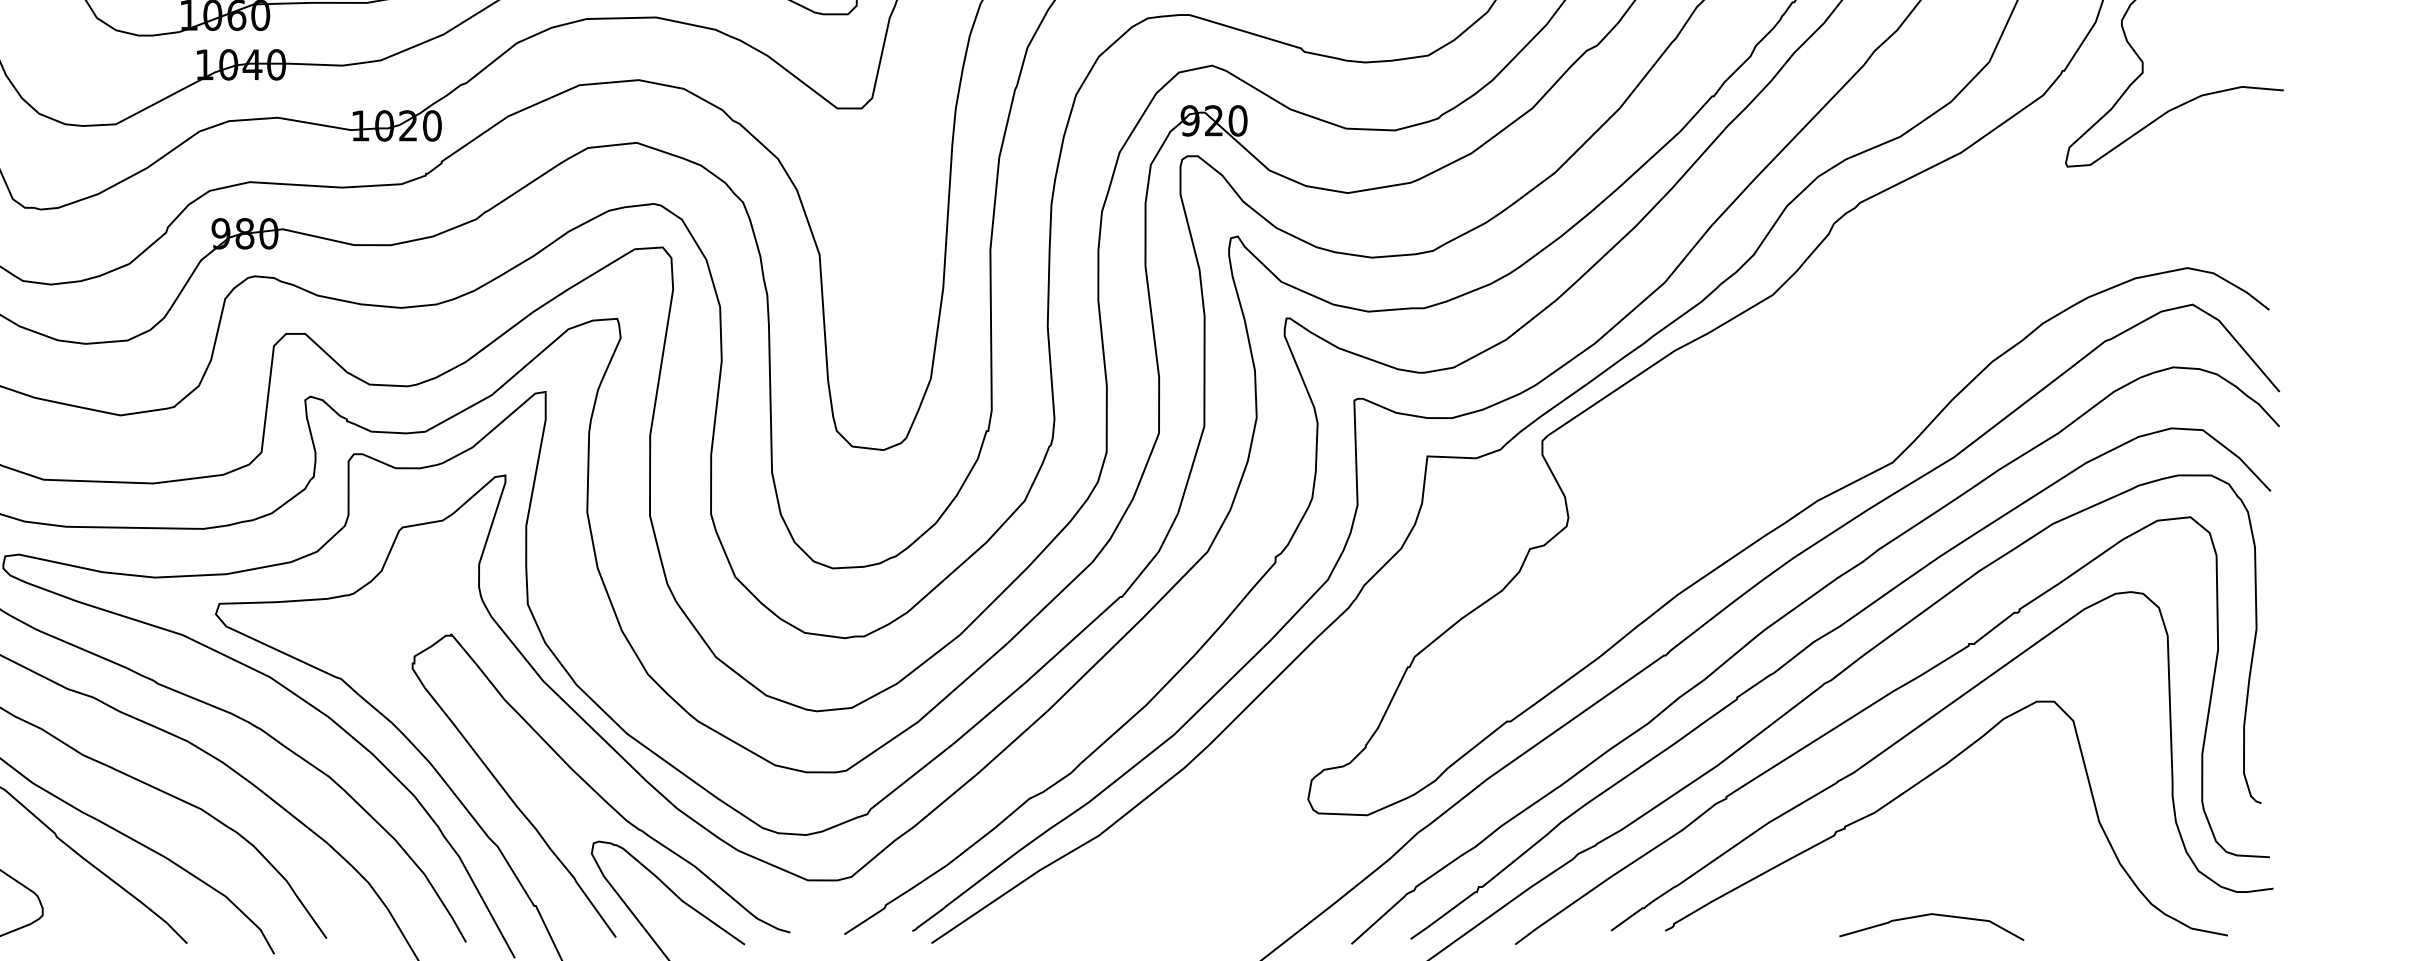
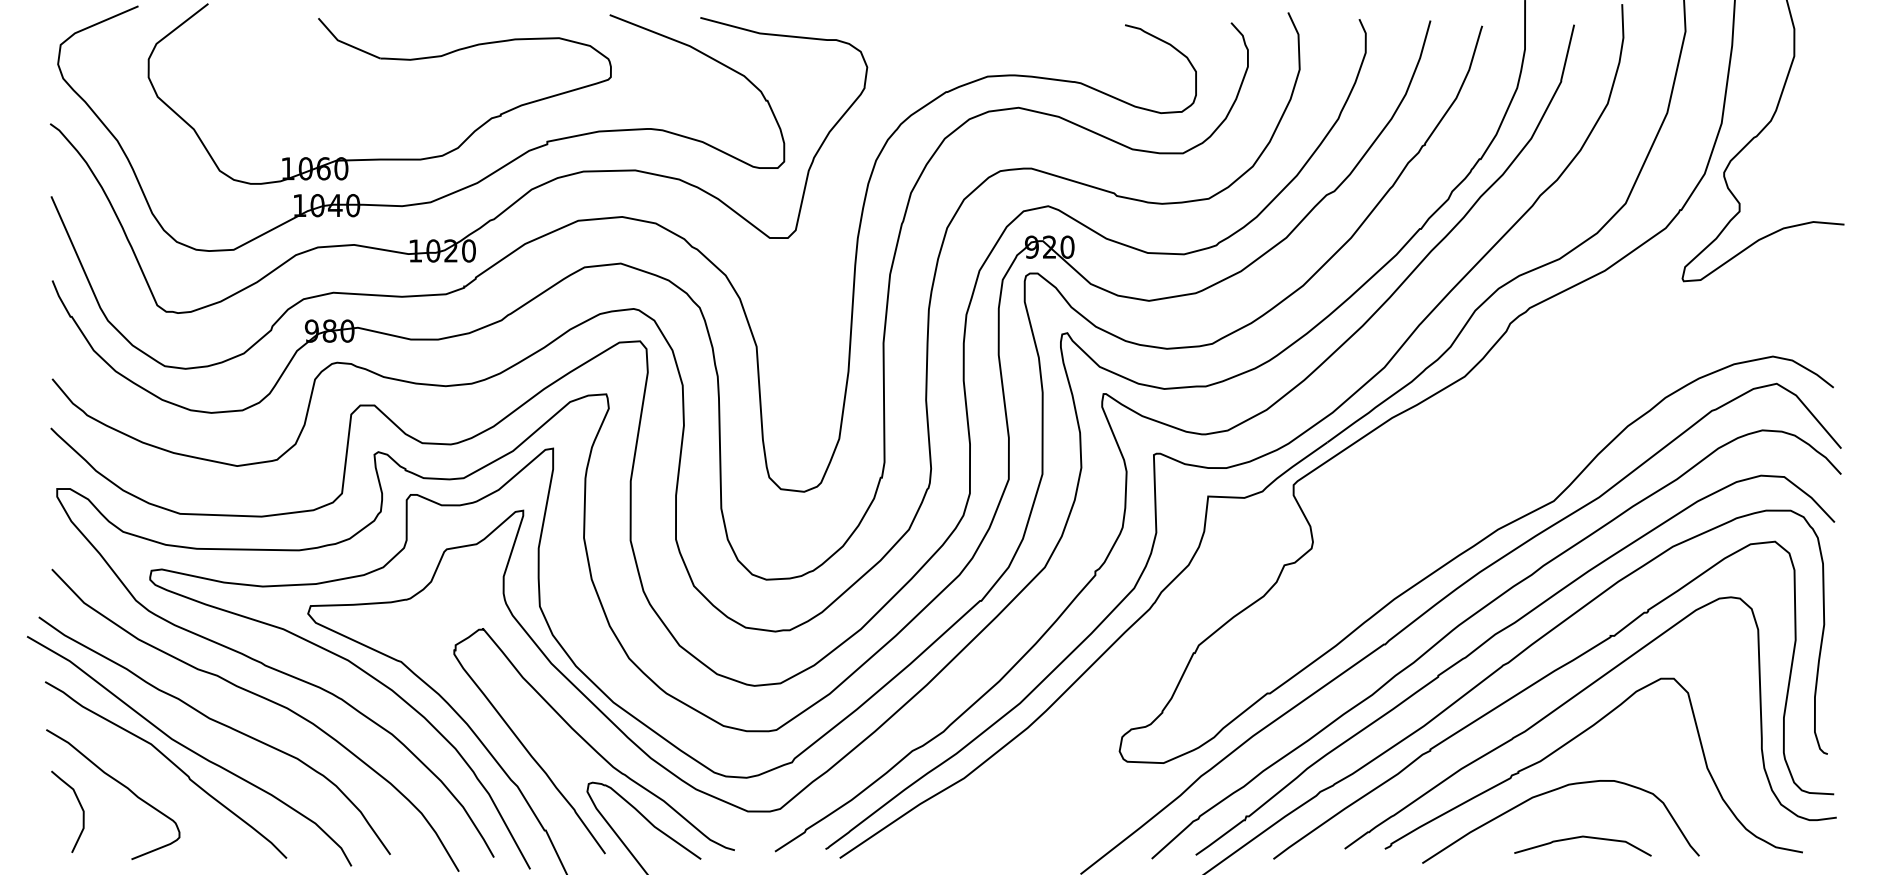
curve: (1888, 854) -> (1550, 792), added

